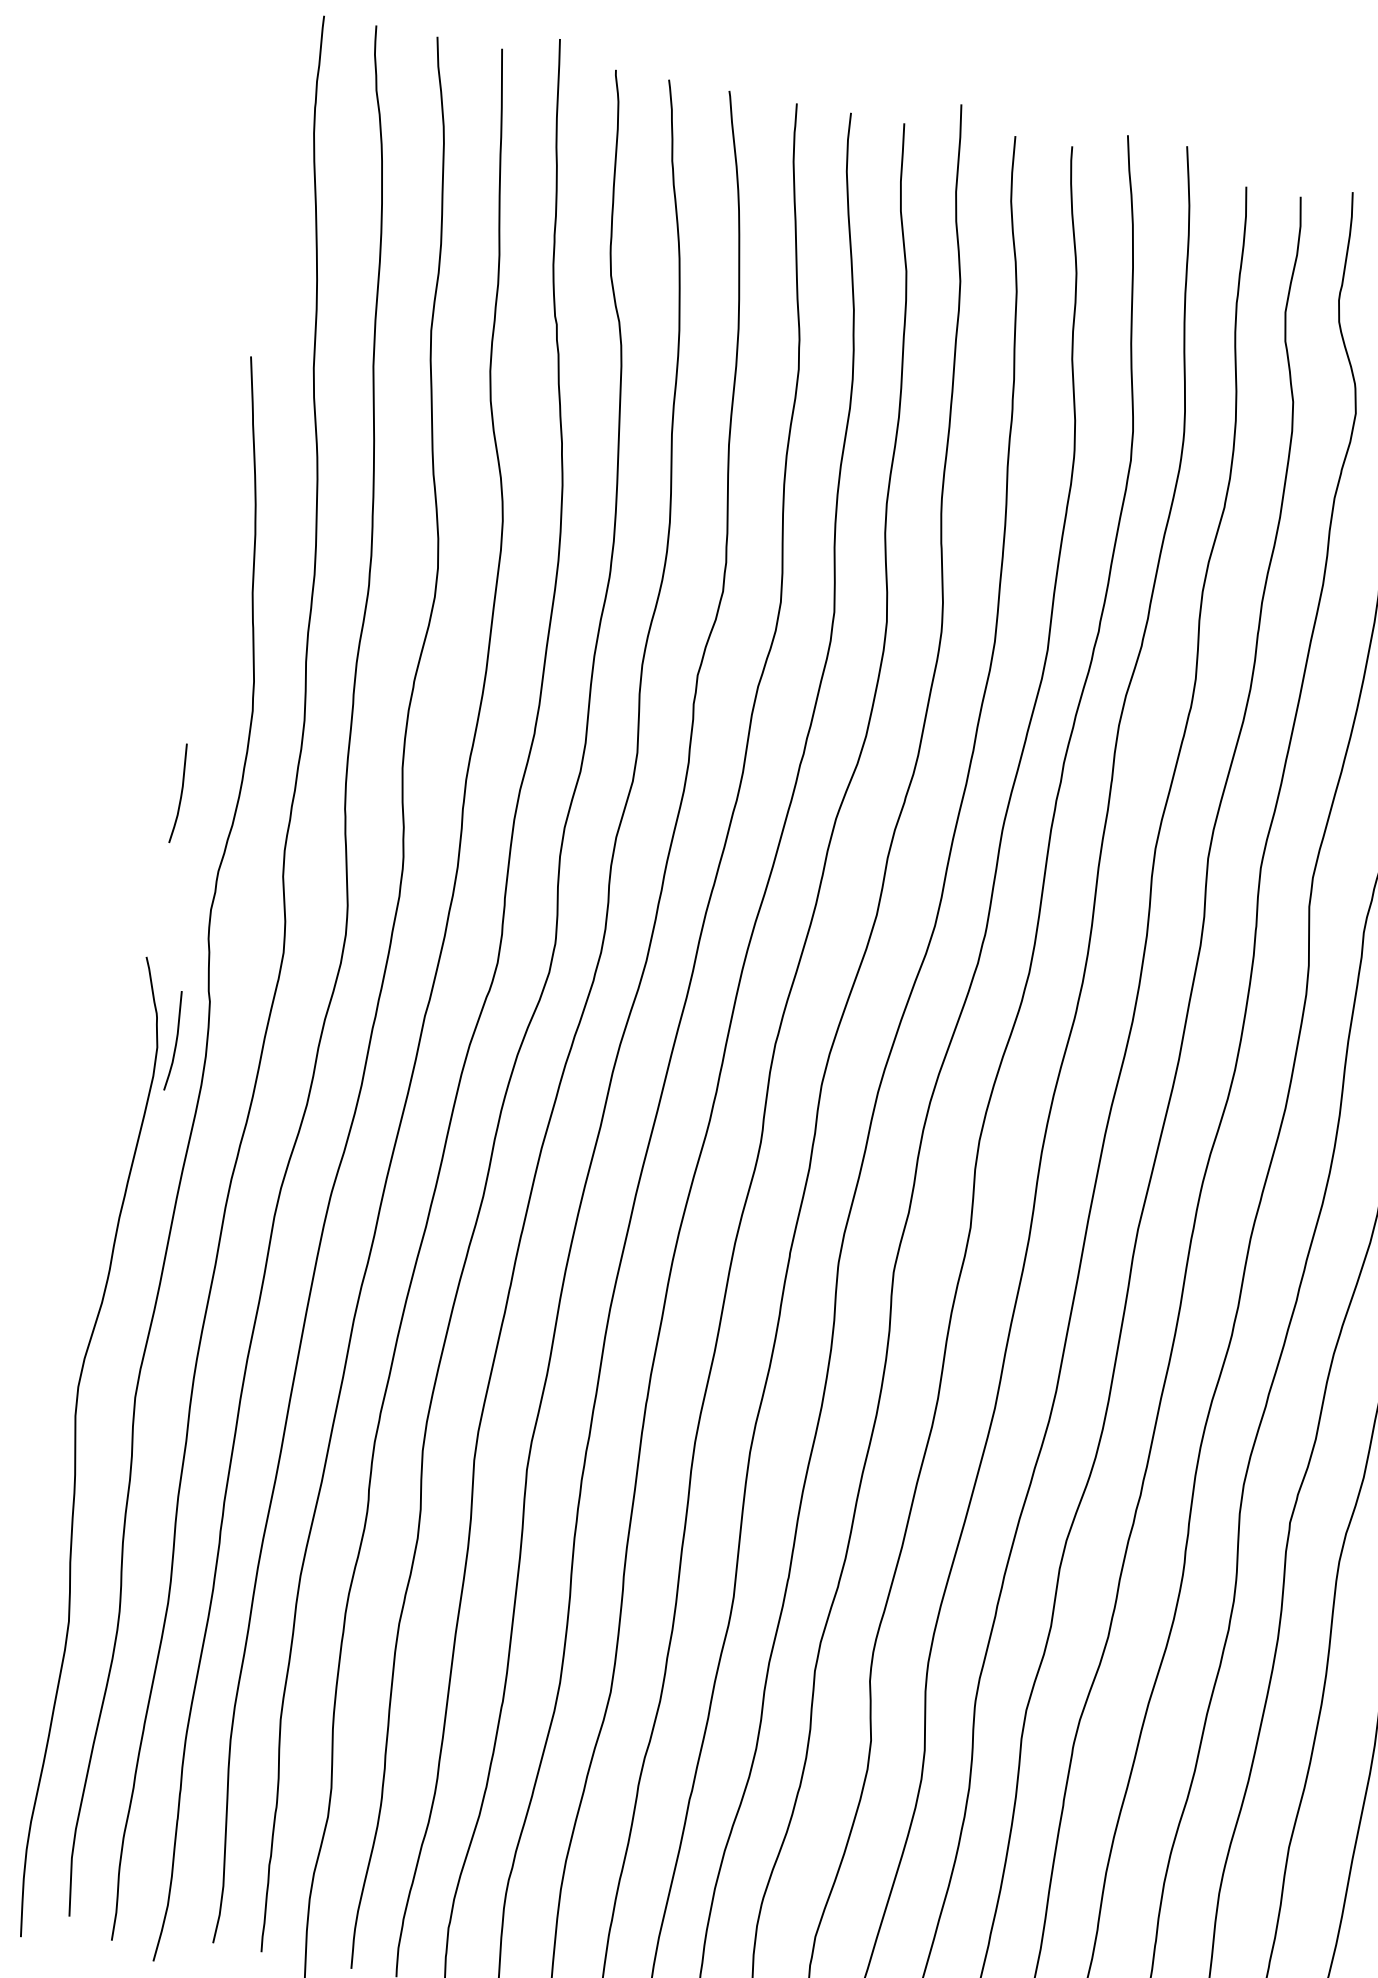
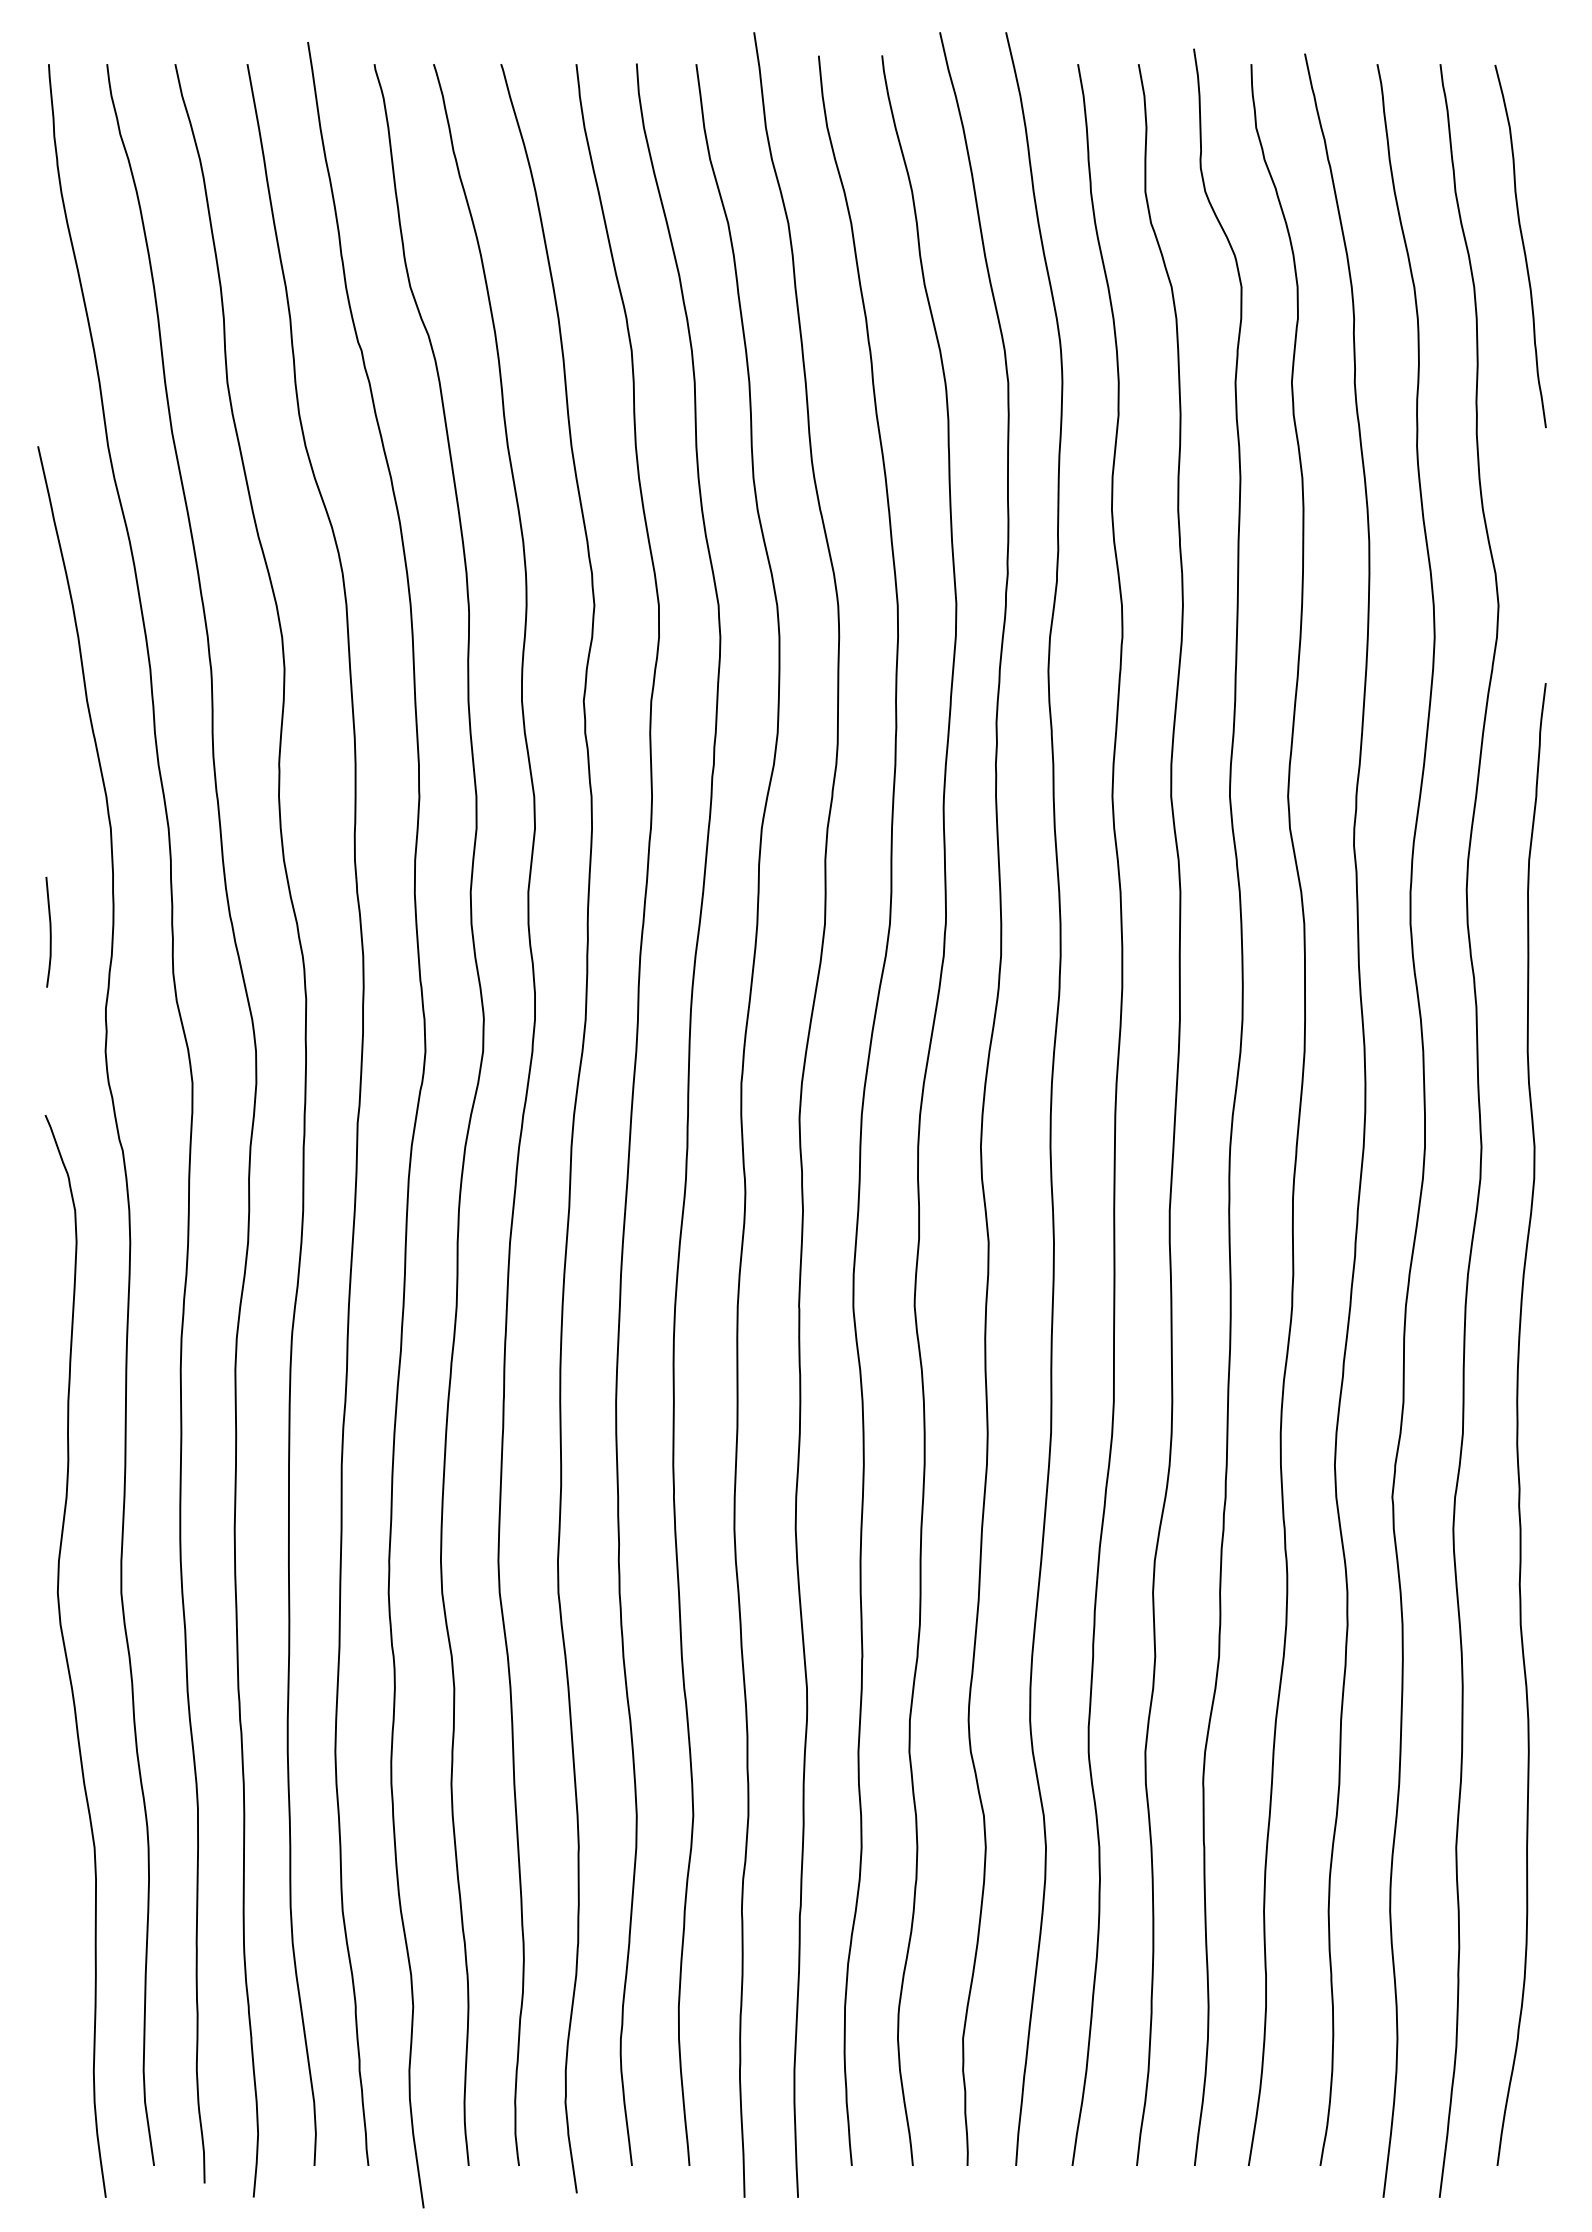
curve: (175, 1040) -> (93, 1199), removed

